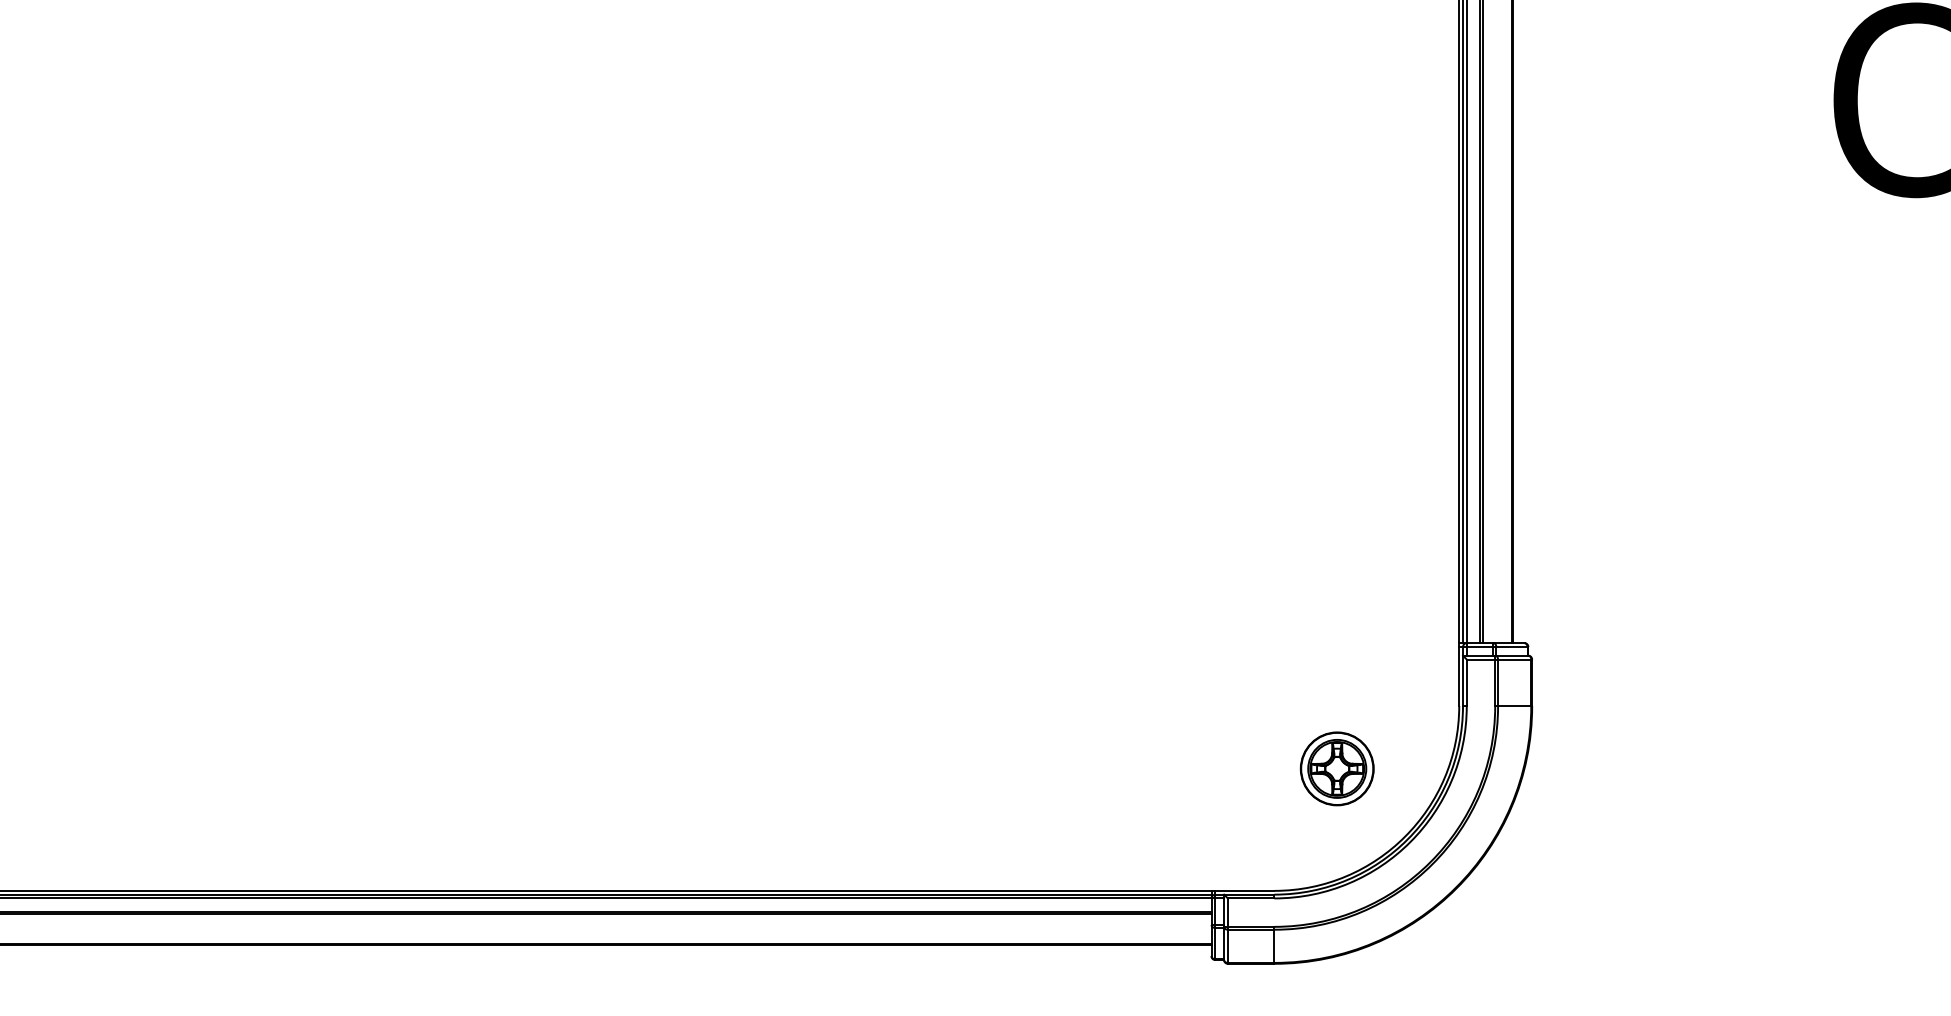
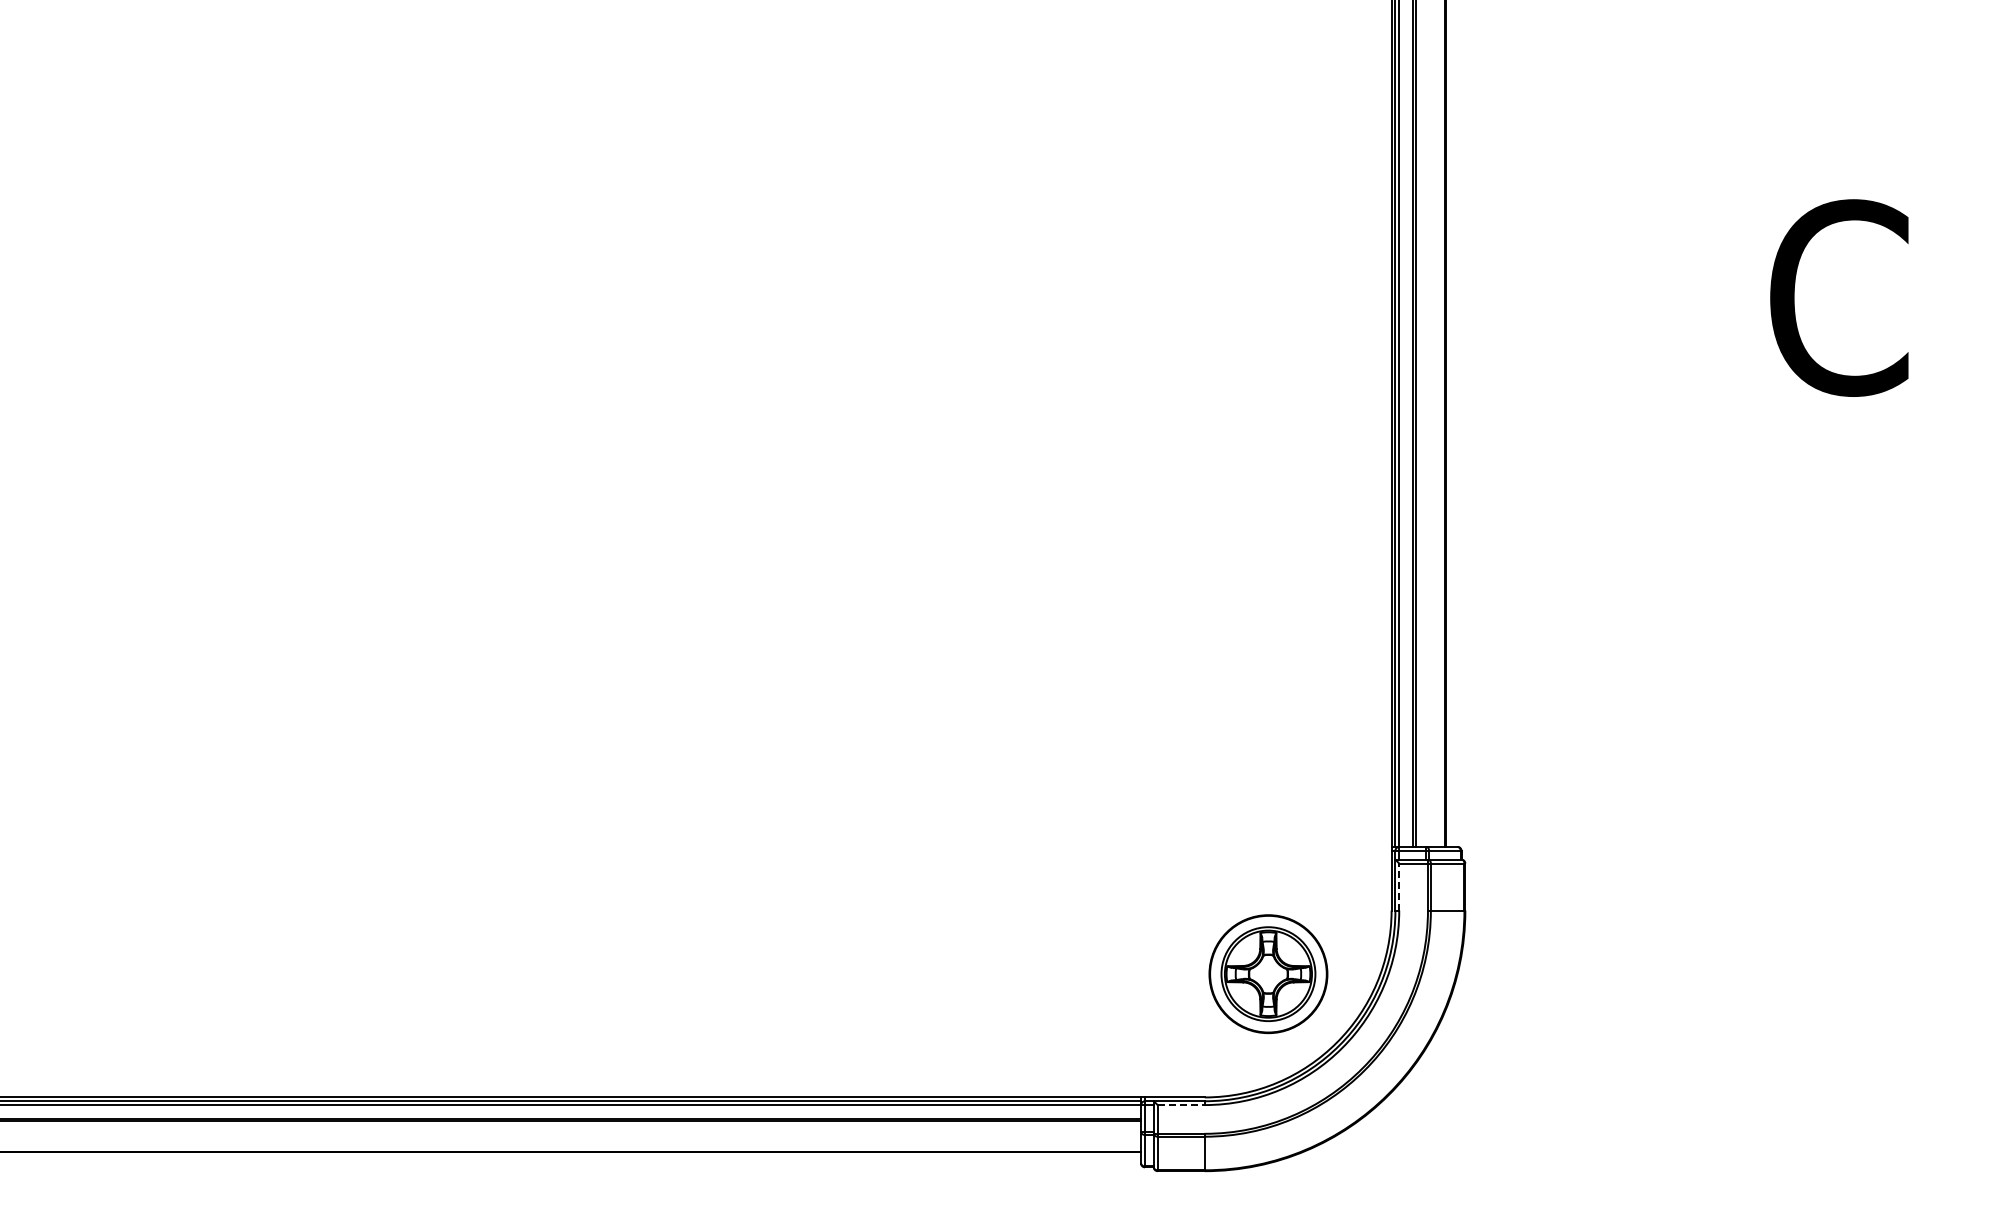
line: (1467, 683) -> (1399, 887), solid -> dashed
part: (1336, 768) -> (1267, 973), size x1.6
line: (1251, 898) -> (1181, 1105), solid -> dashed

